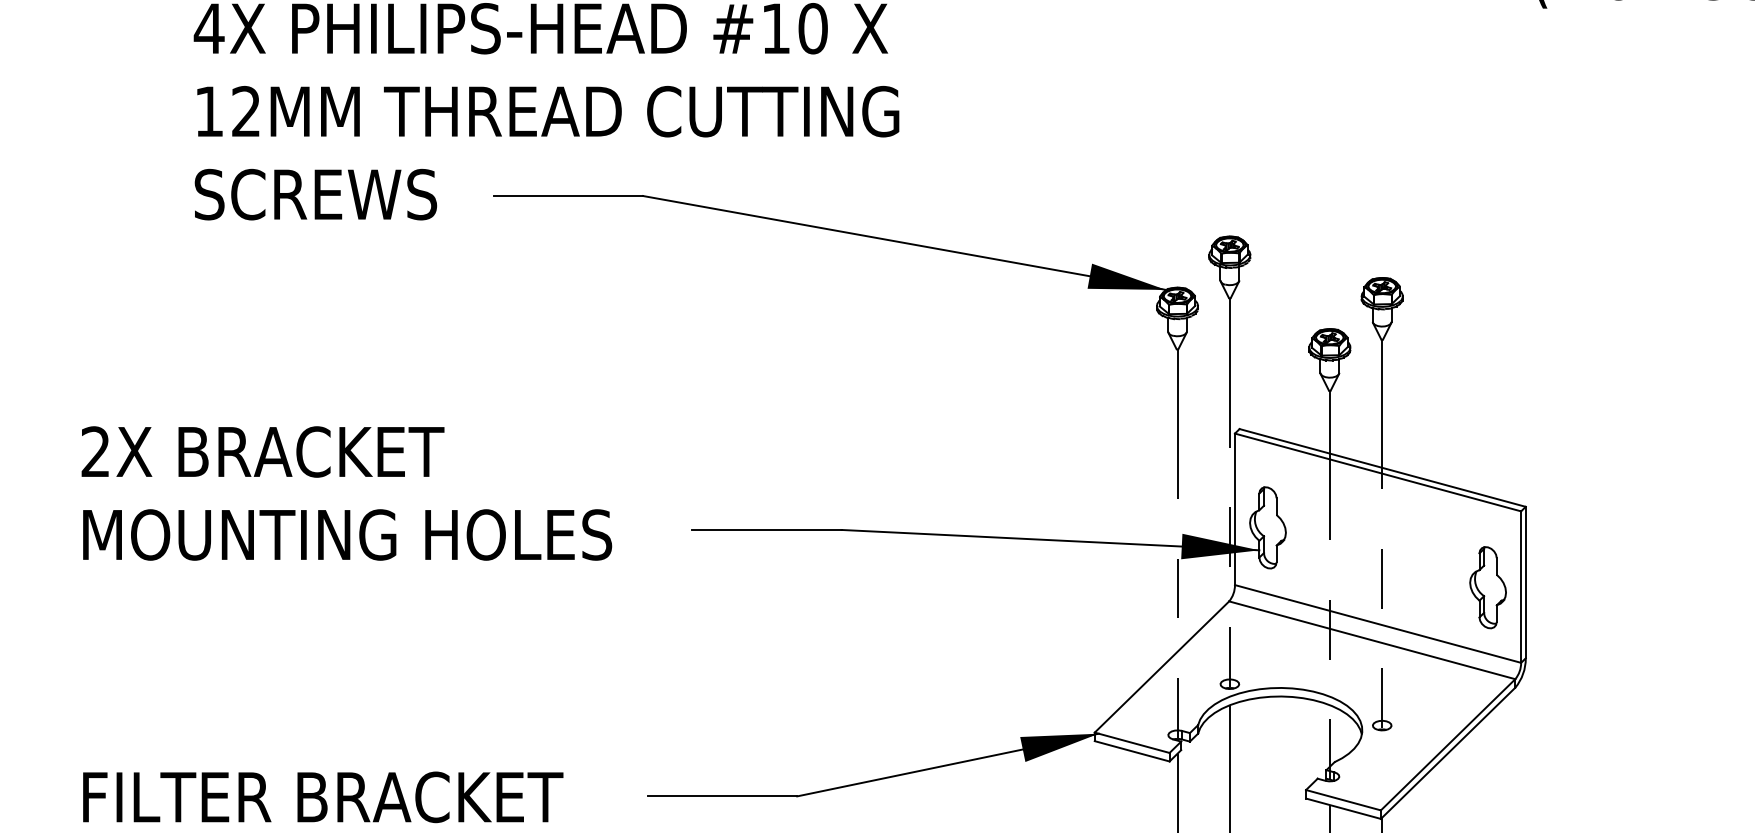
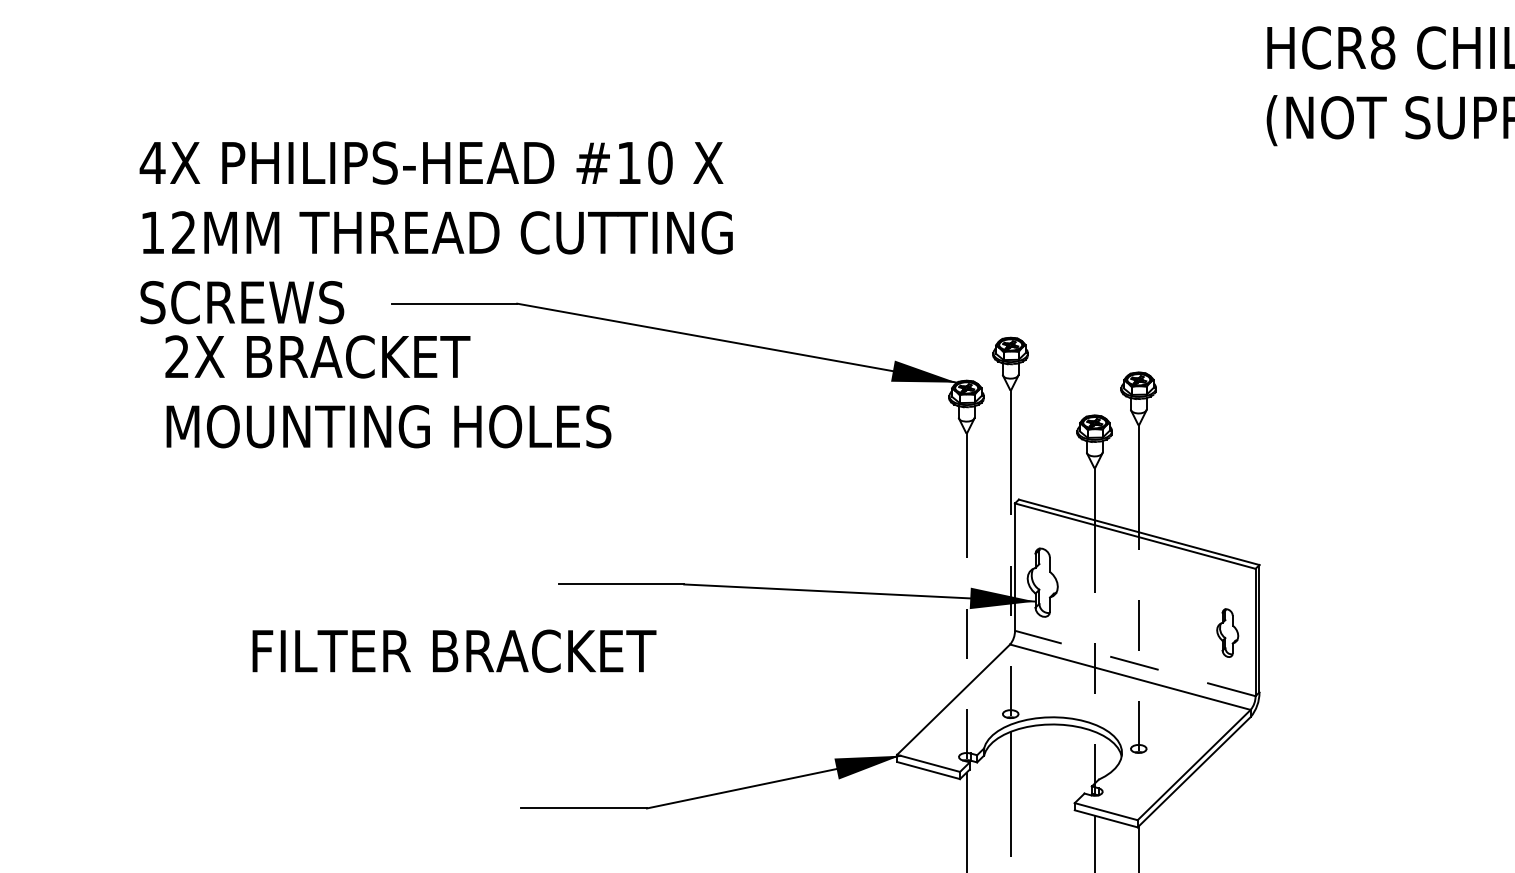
text: (347, 493) -> (388, 391), moved
part: (1487, 588) -> (1227, 633), size x0.7
line: (1378, 623) -> (1135, 663), solid -> dashed
text: (323, 796) -> (454, 650), moved

